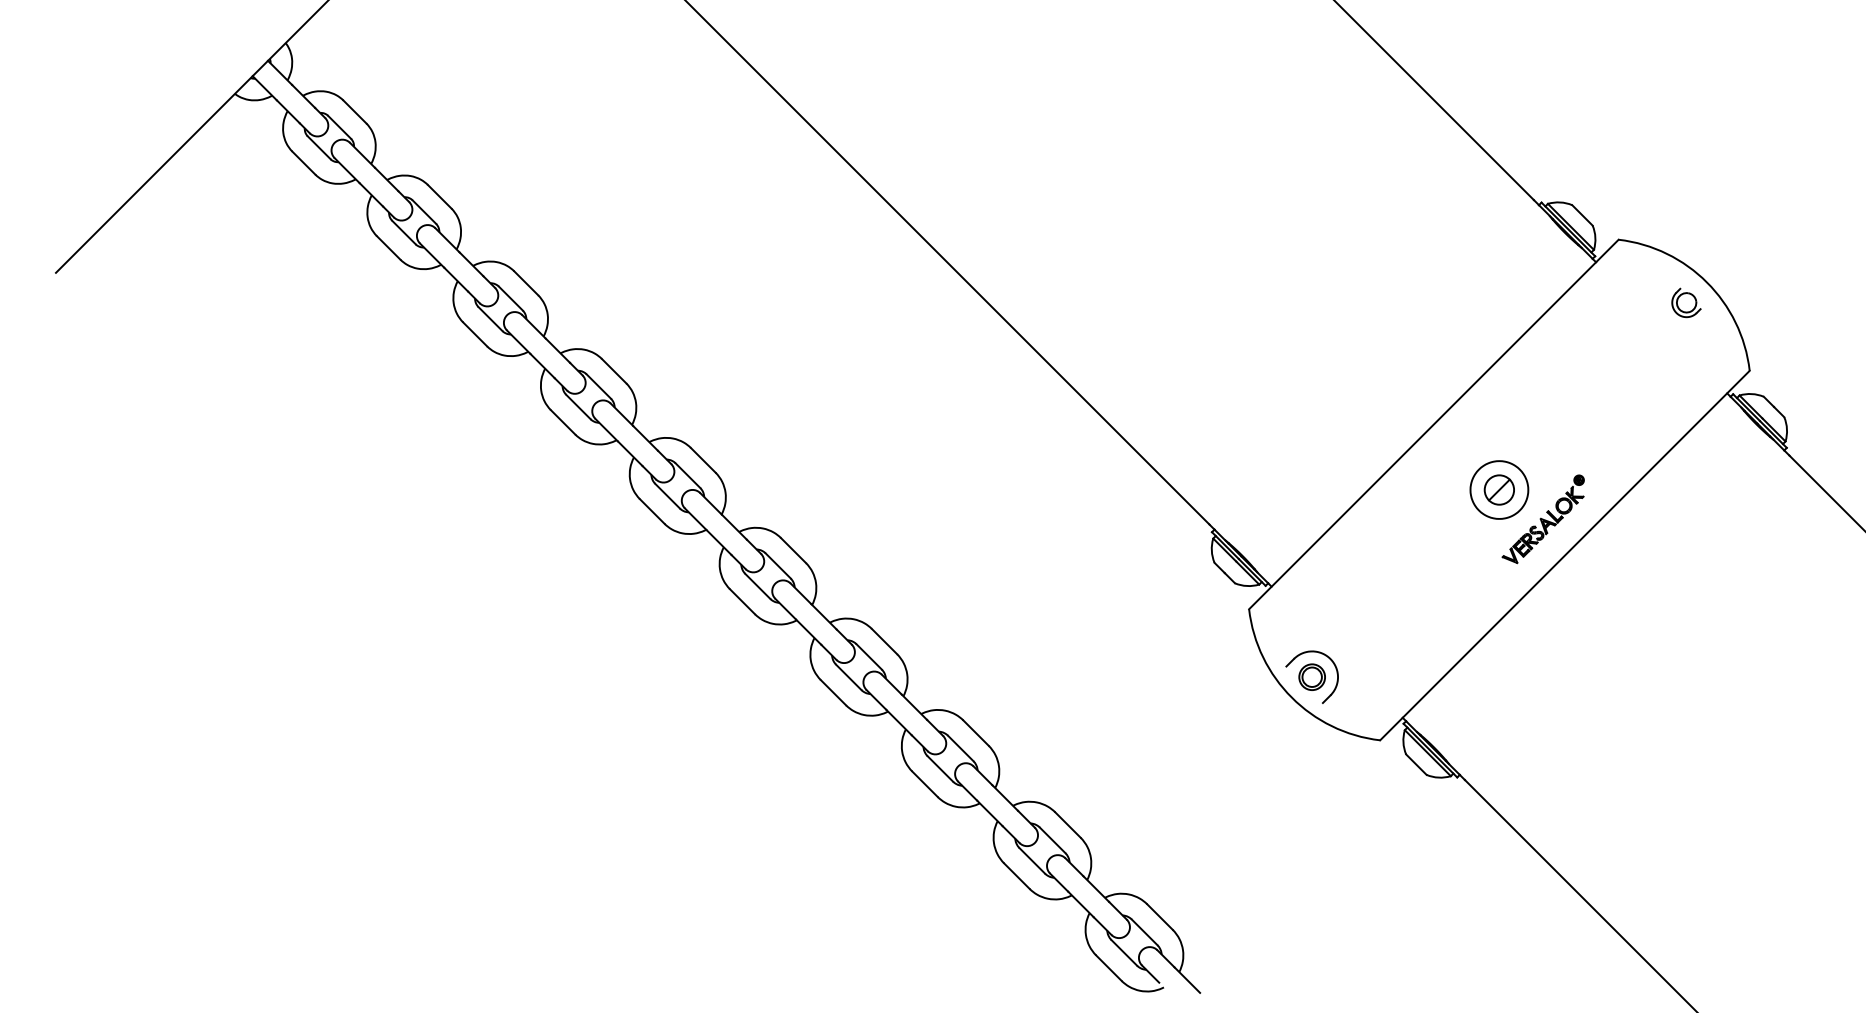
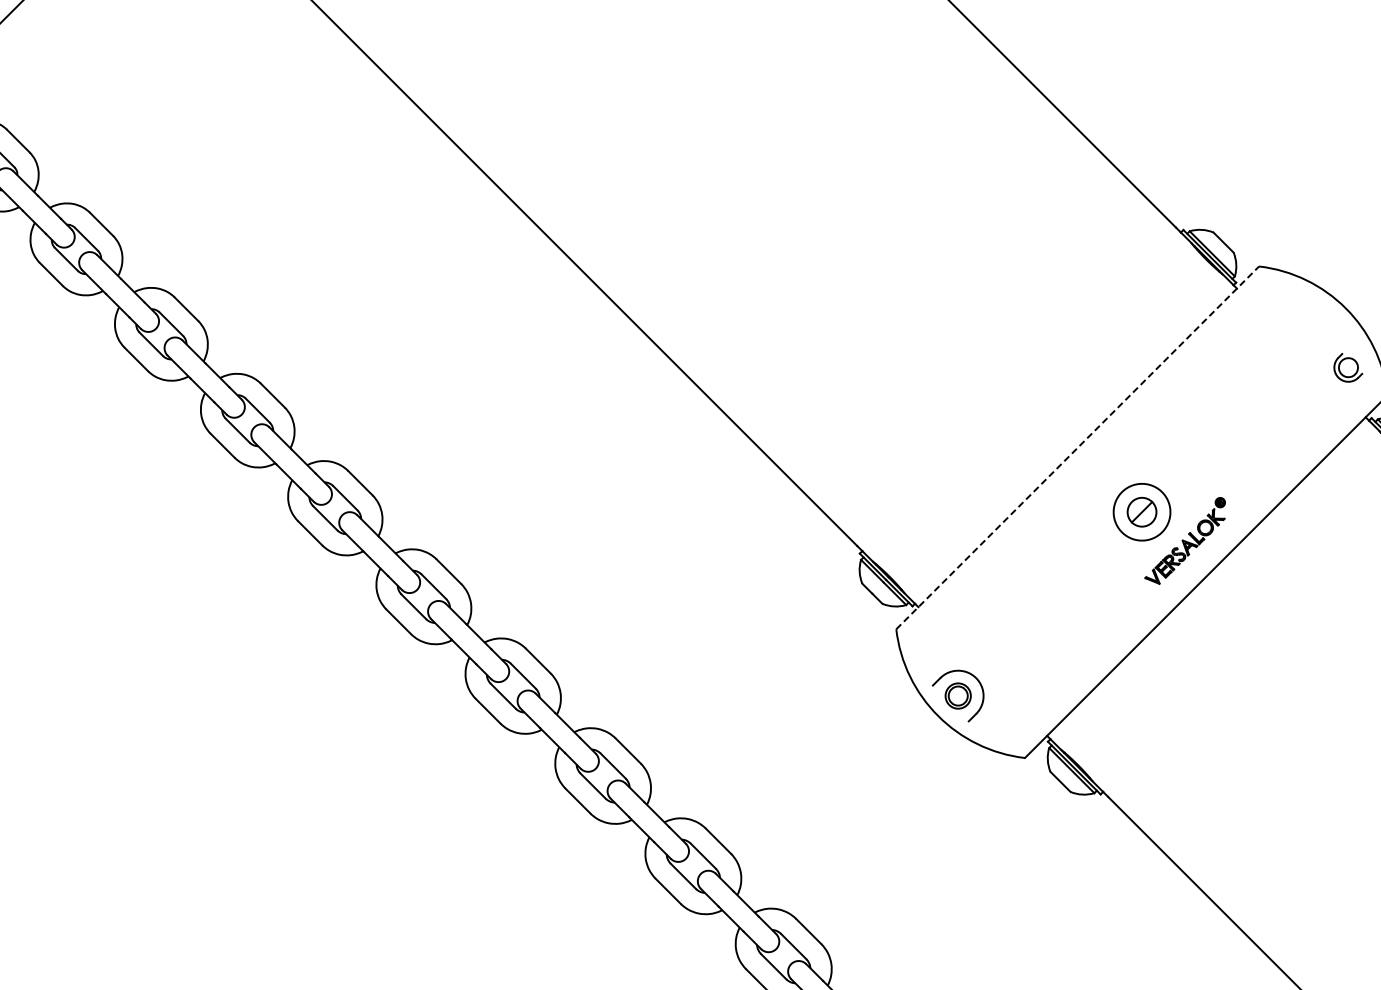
part: (1686, 302) -> (1348, 367), moved
line: (1434, 424) -> (1078, 447), solid -> dashed

